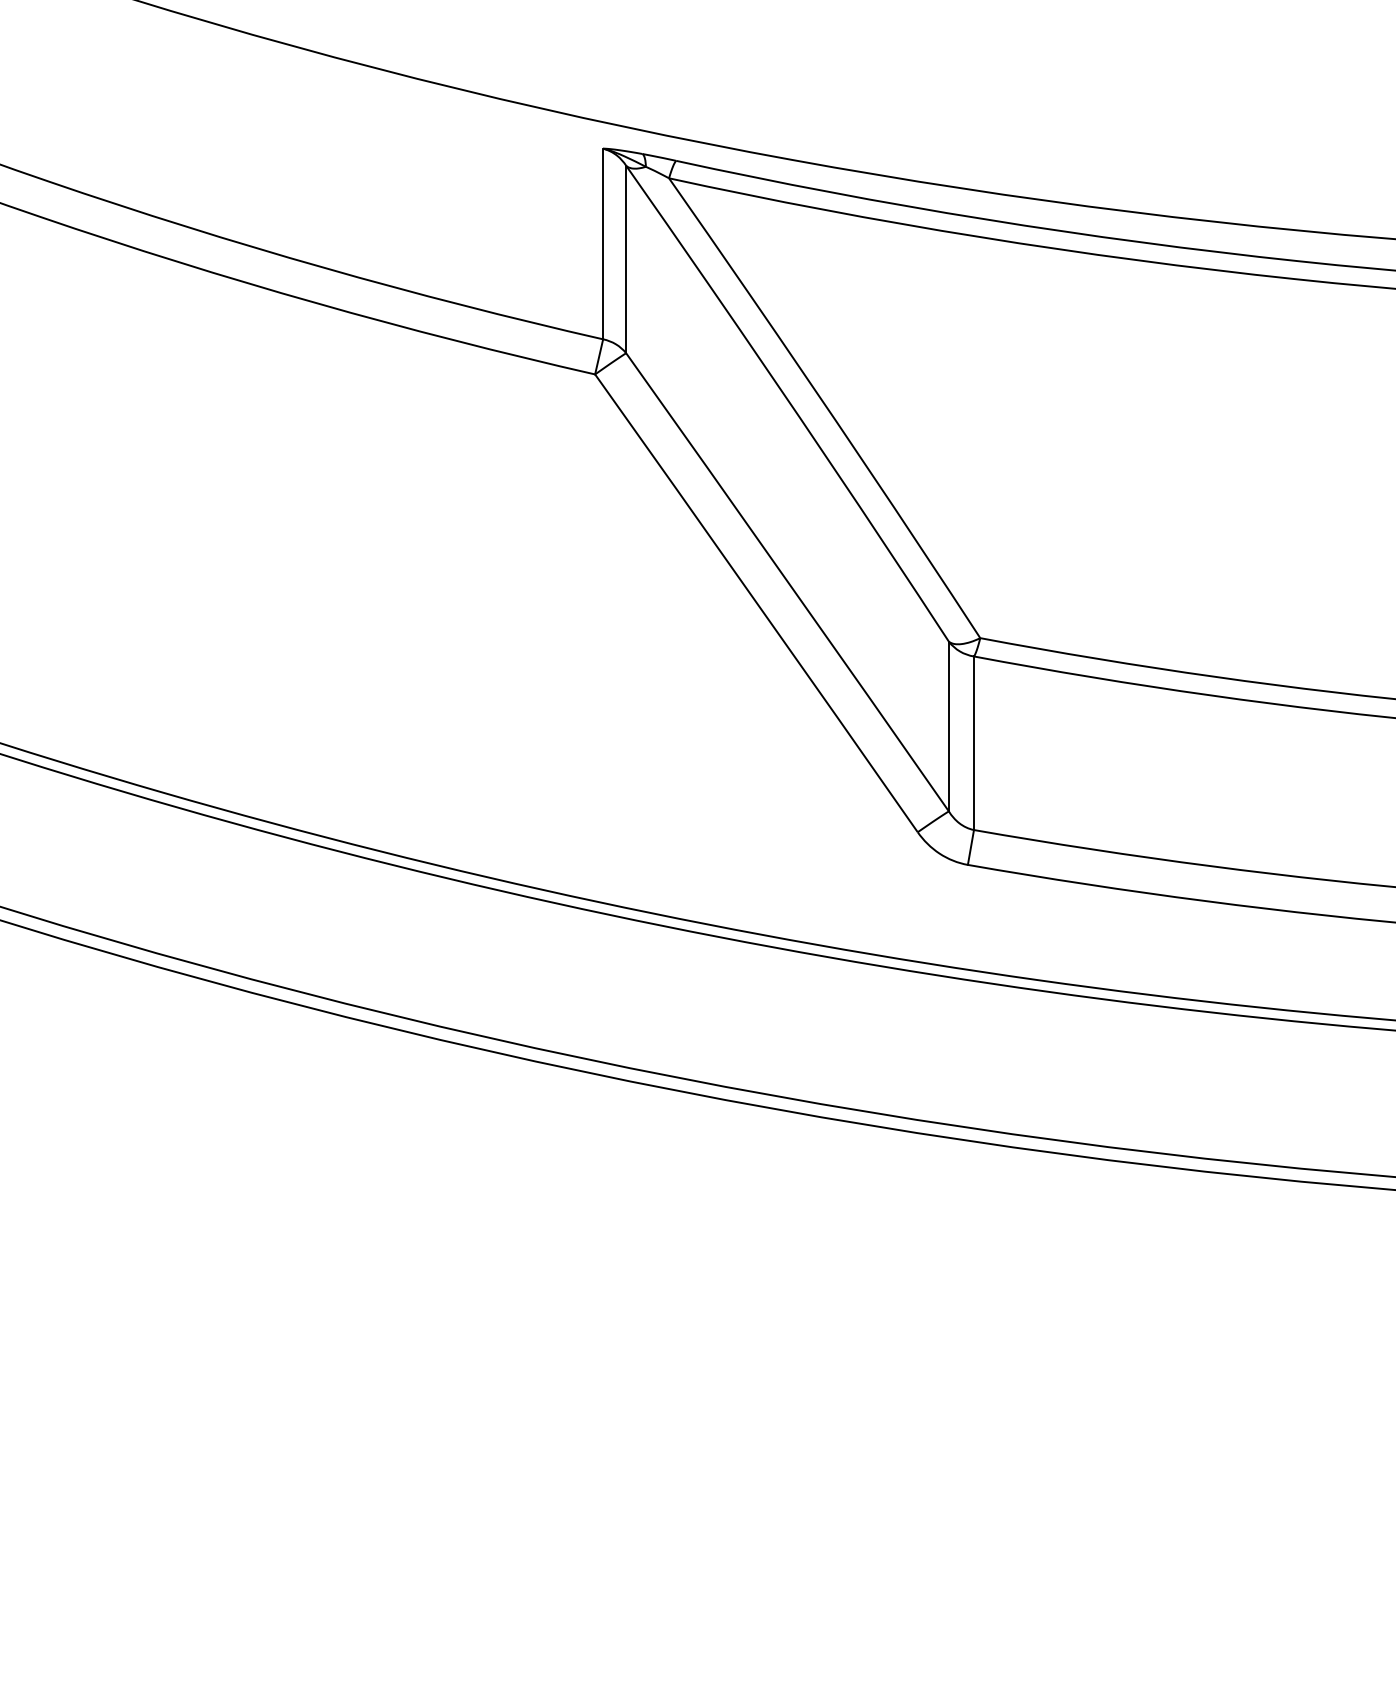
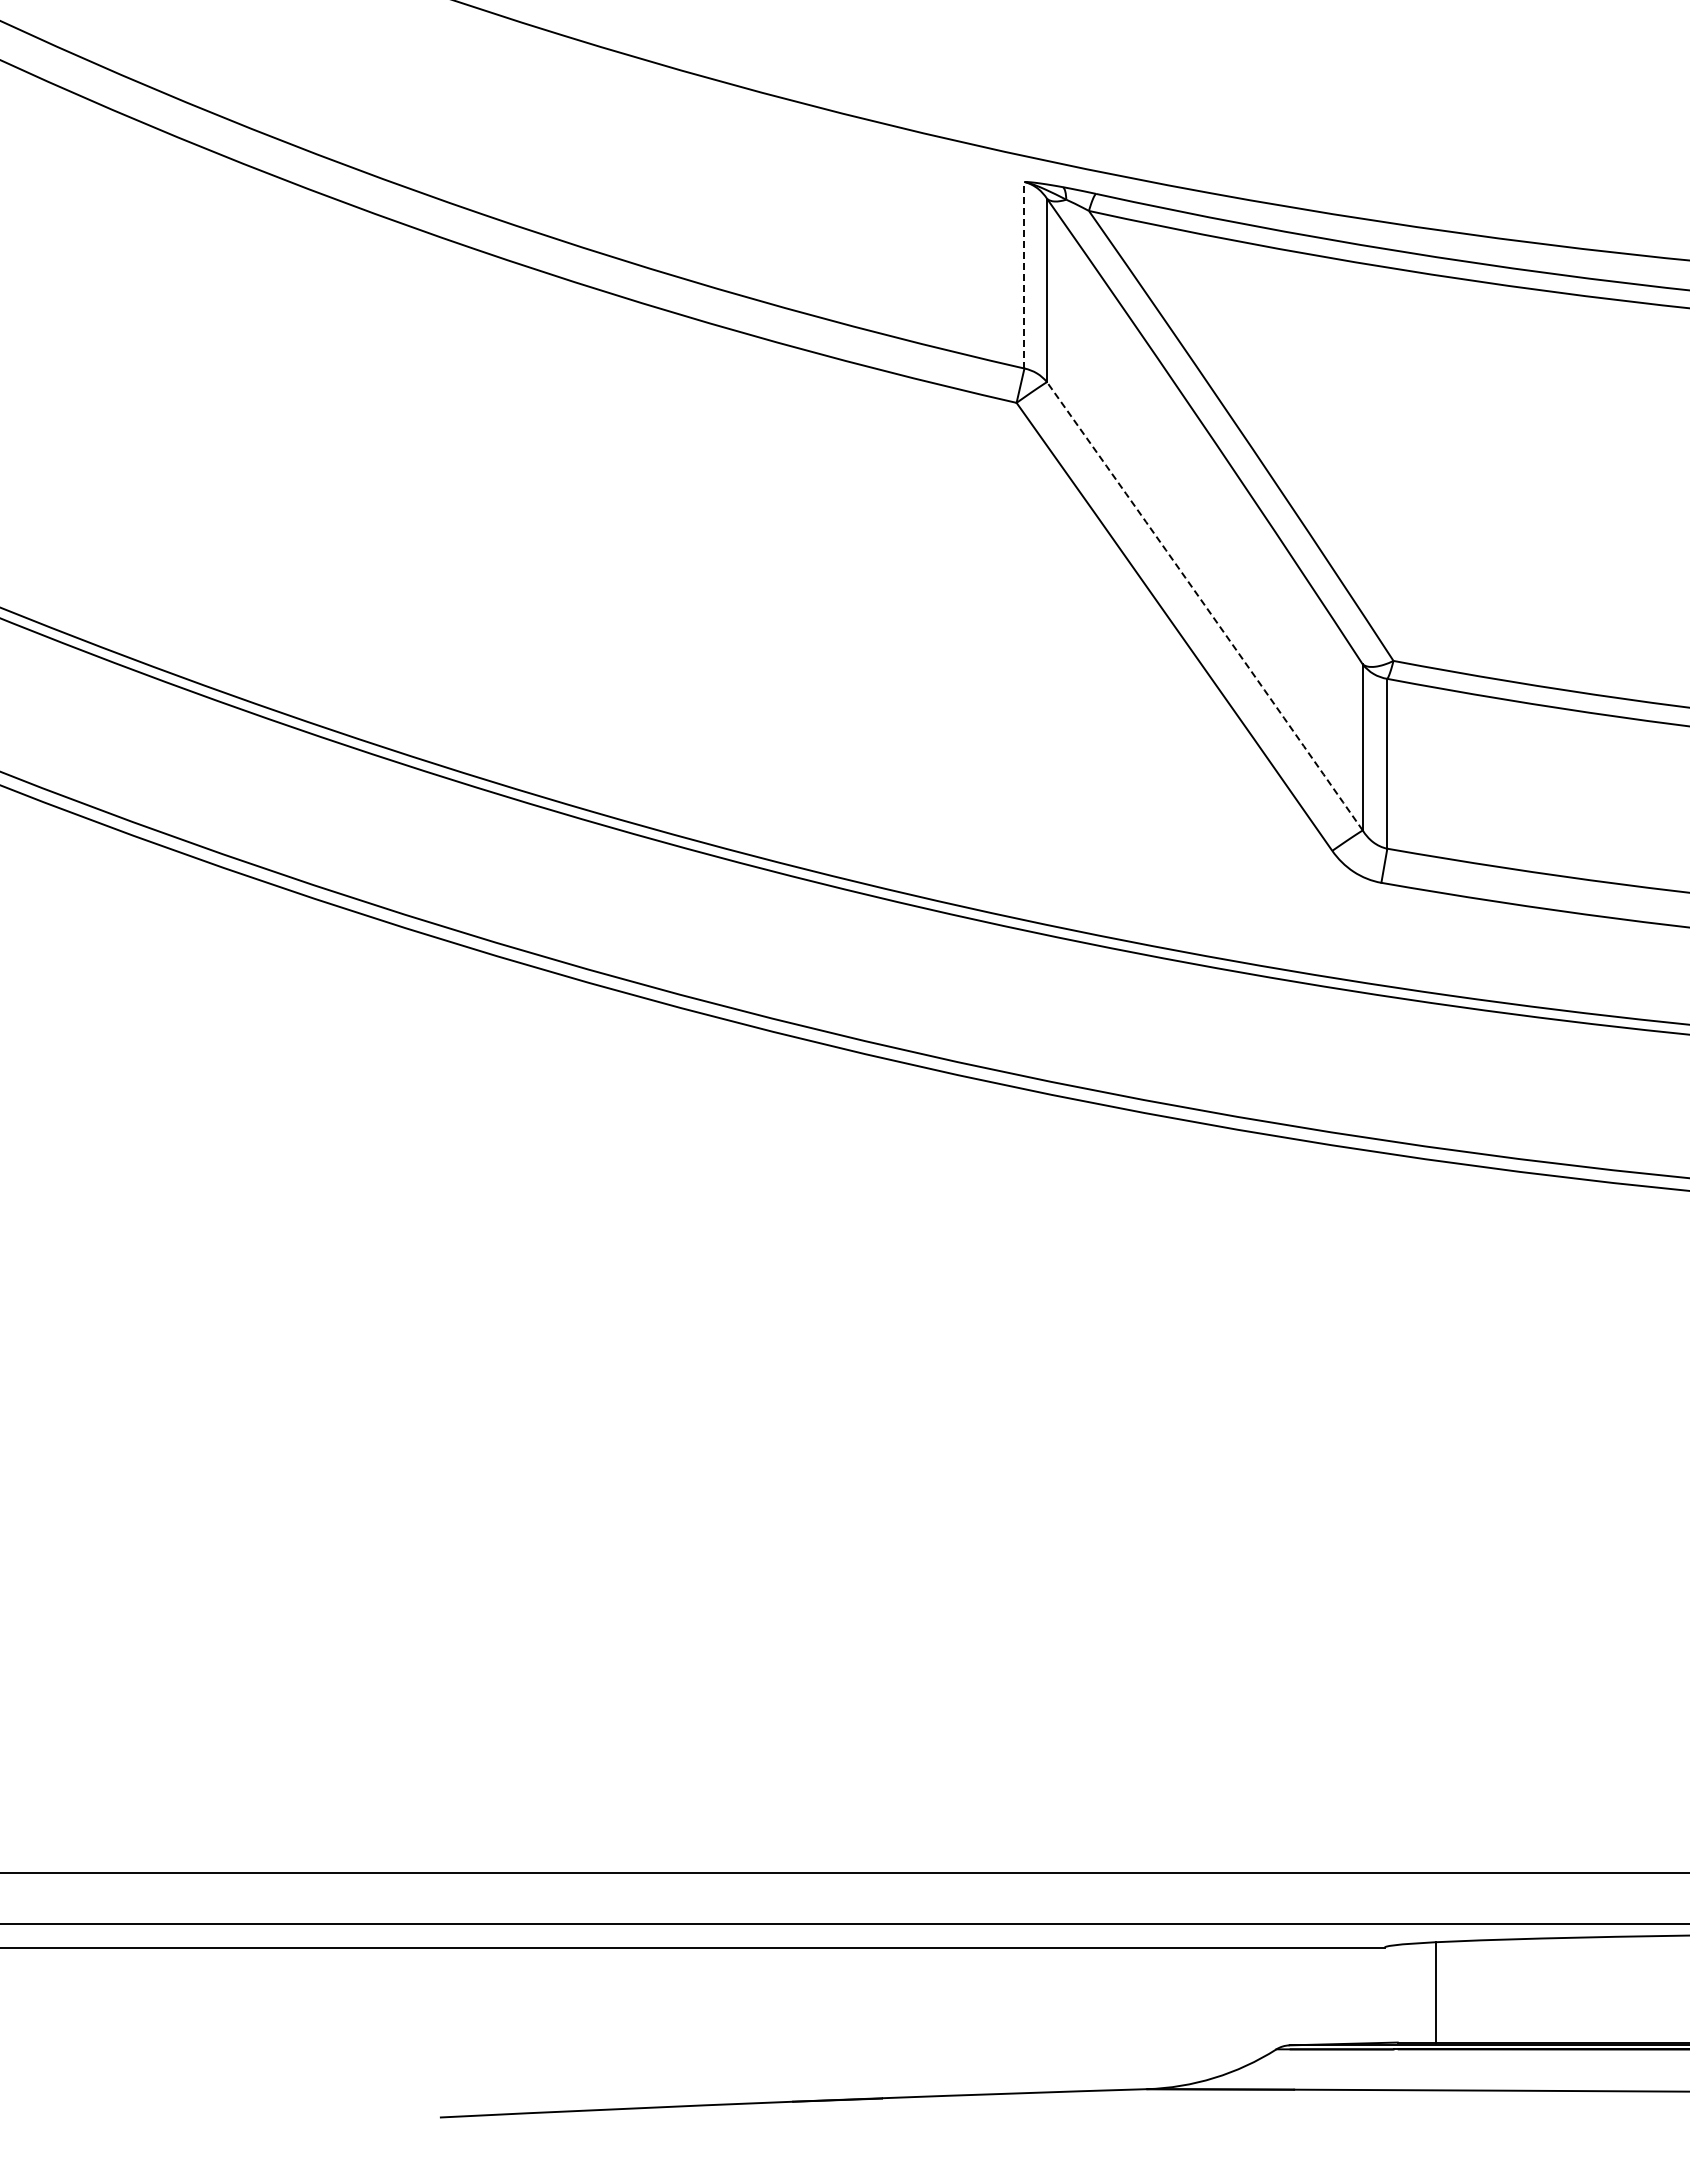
line: (603, 243) -> (1024, 274), solid -> dashed
arc: (788, 582) -> (1205, 606), solid -> dashed

